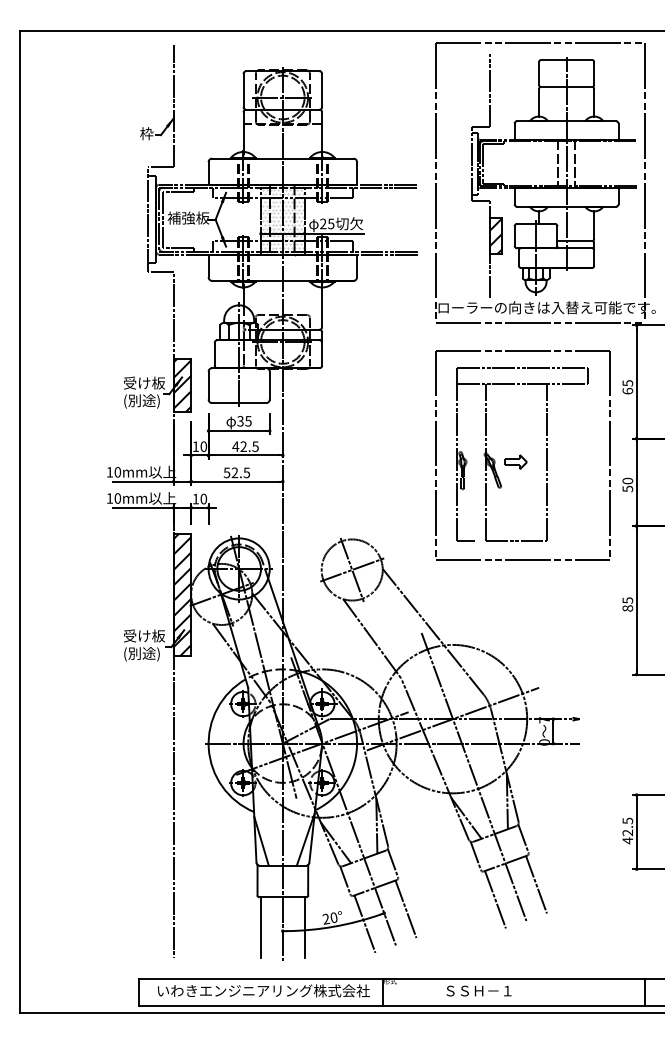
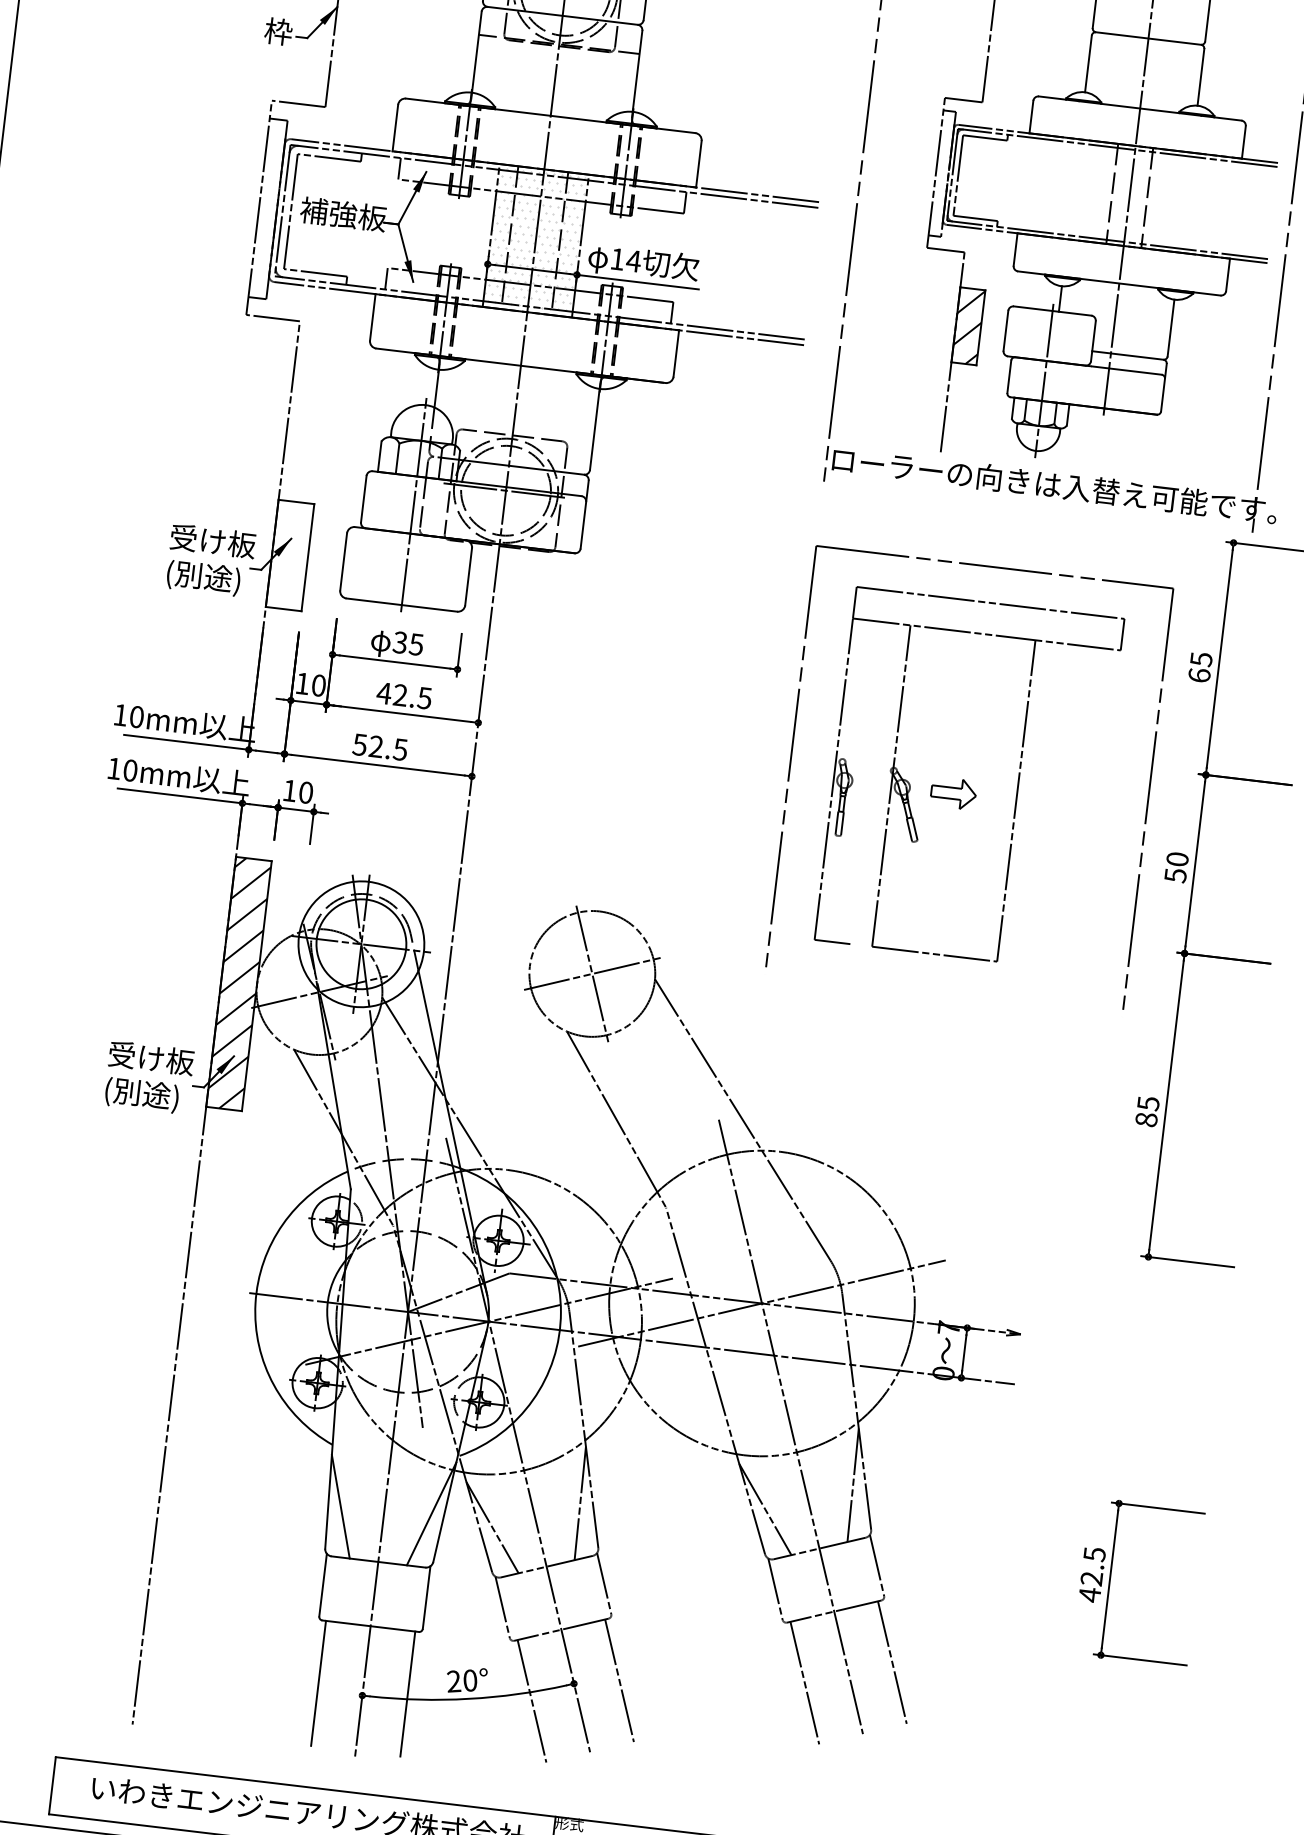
text: (327, 223) -> (626, 259), 25 -> 14
line: (540, 322) -> (1037, 513), removed
hatch: (182, 385) -> (290, 555), removed
line: (522, 560) -> (942, 996), removed

